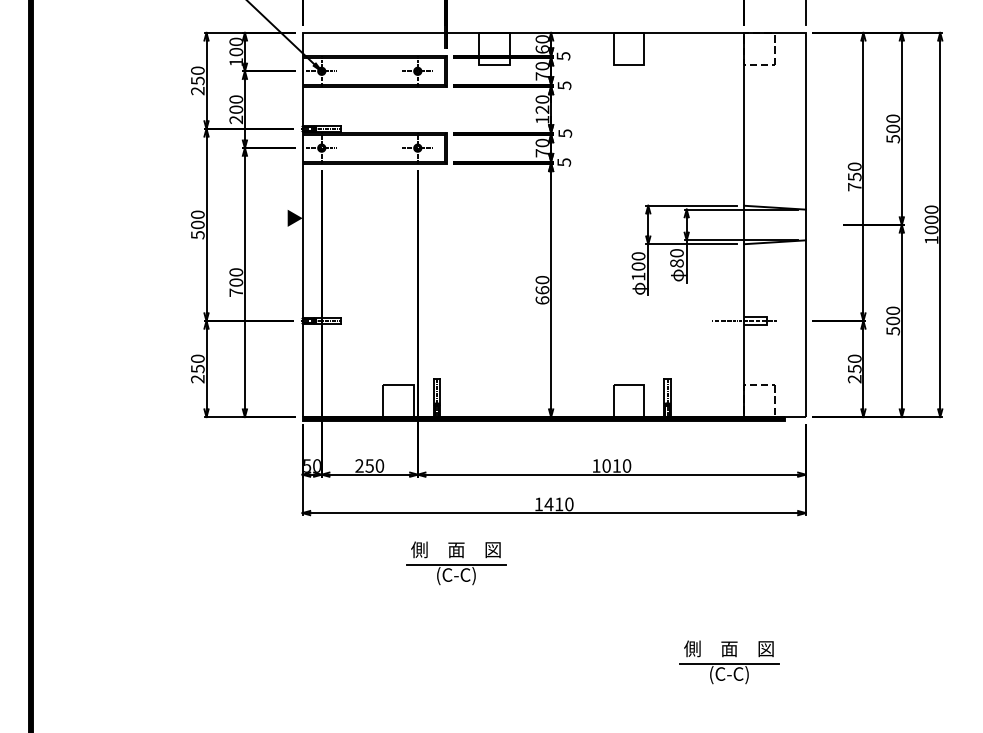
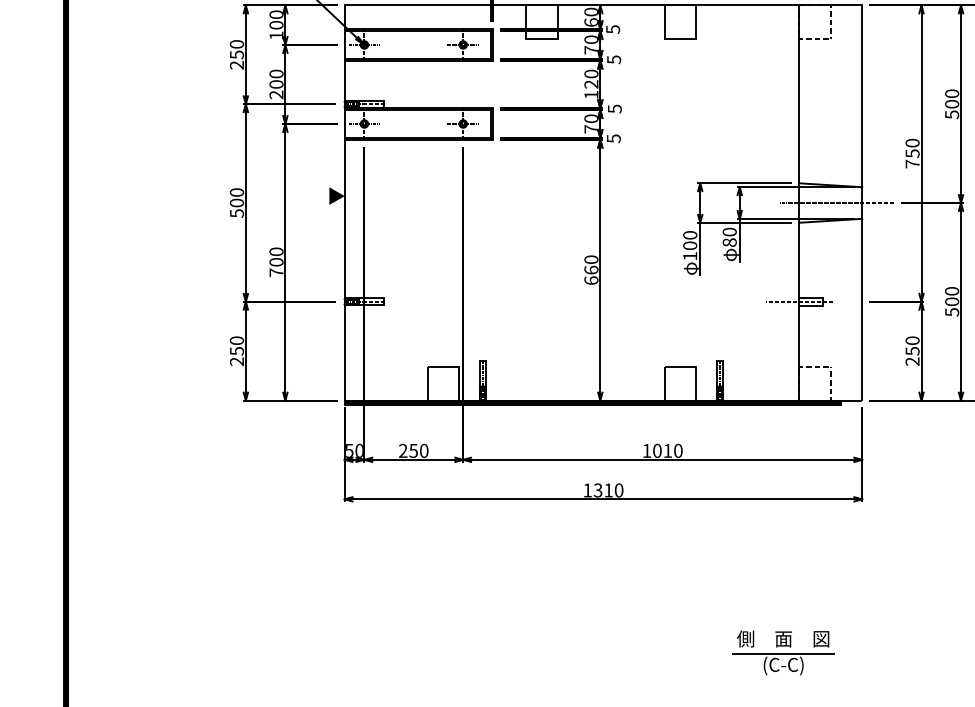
line: (780, 224) -> (836, 202), added
text: (548, 504) -> (597, 490), 1410 -> 1310
part: (456, 563) -> (502, 551), removed

